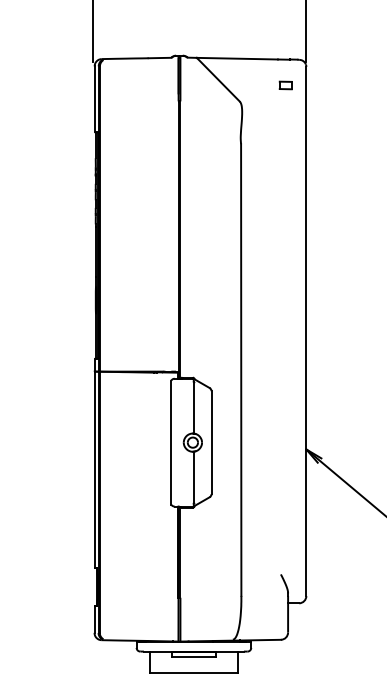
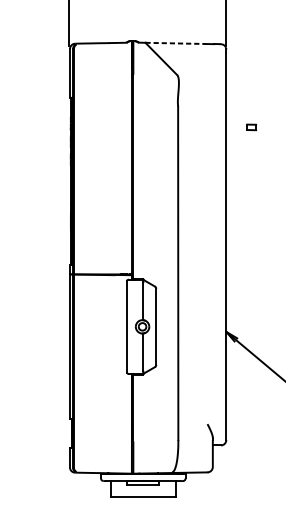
line: (237, 58) -> (175, 43), solid -> dashed
part: (285, 85) -> (251, 127), moved

